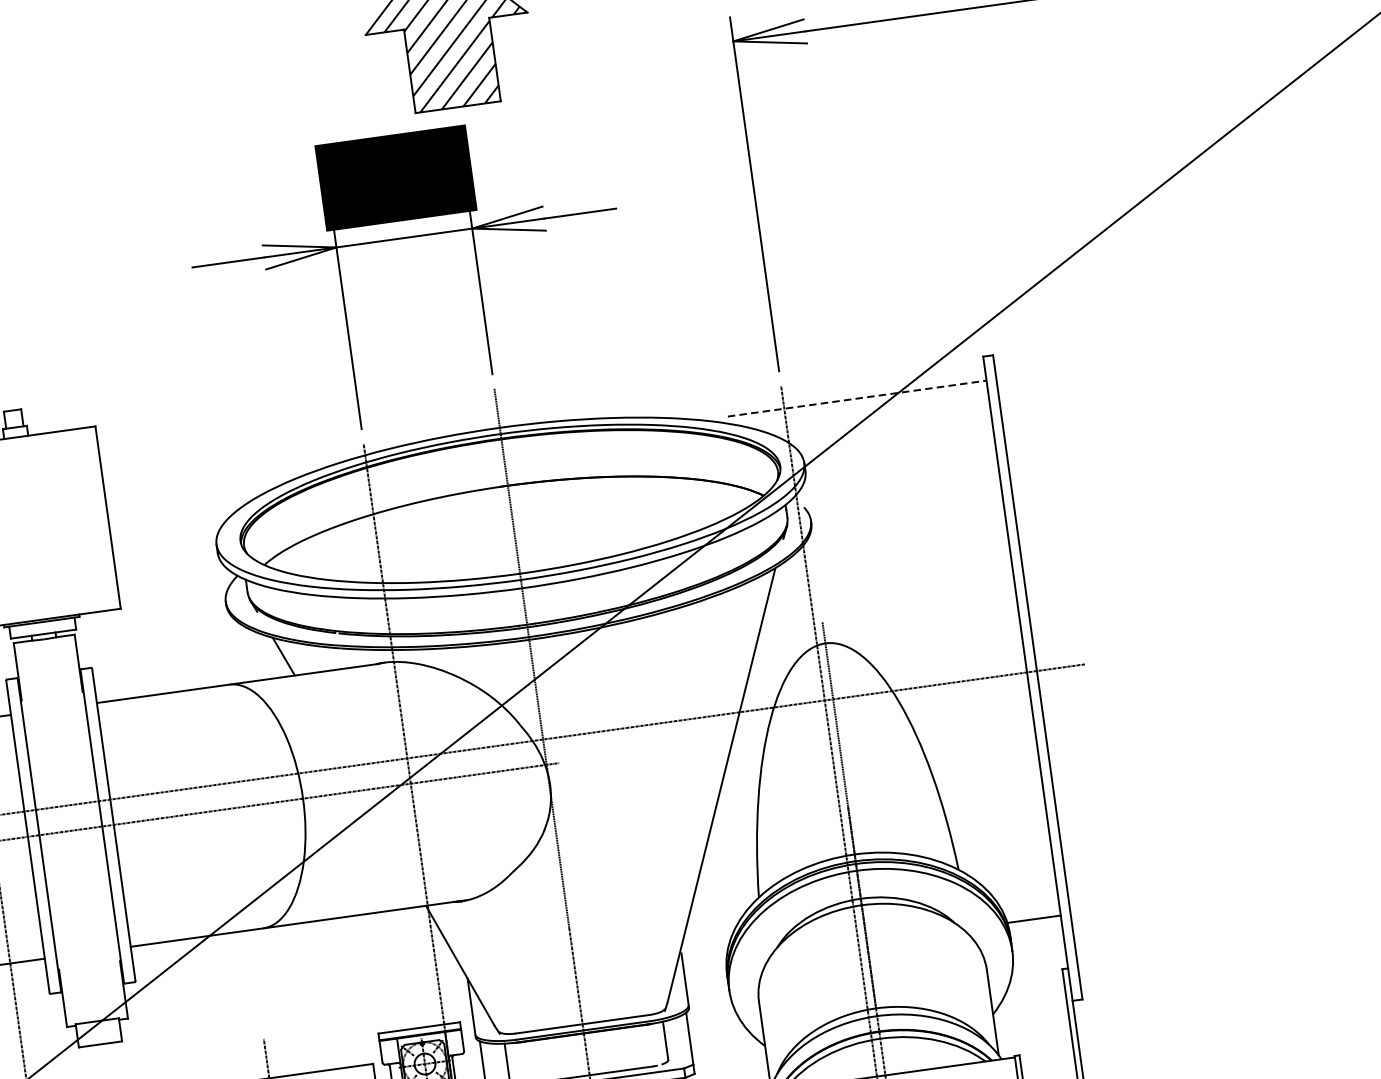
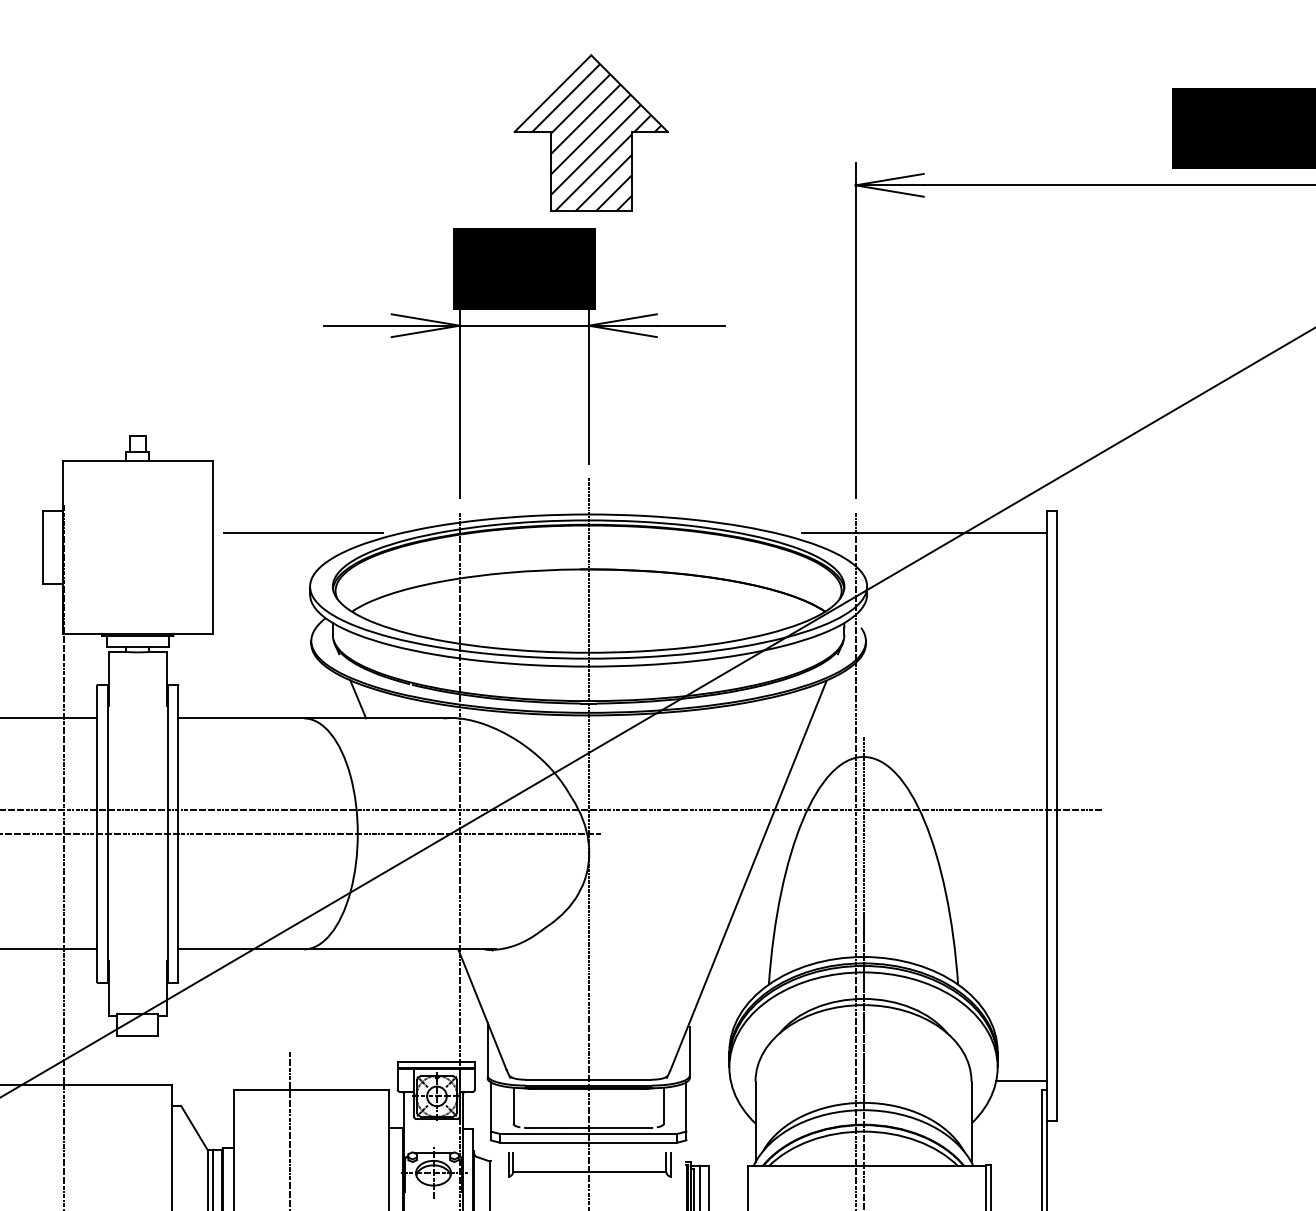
line: (857, 398) -> (924, 533), dashed -> solid
line: (201, 489) -> (303, 533), added
line: (1033, 919) -> (1021, 1081), moved

